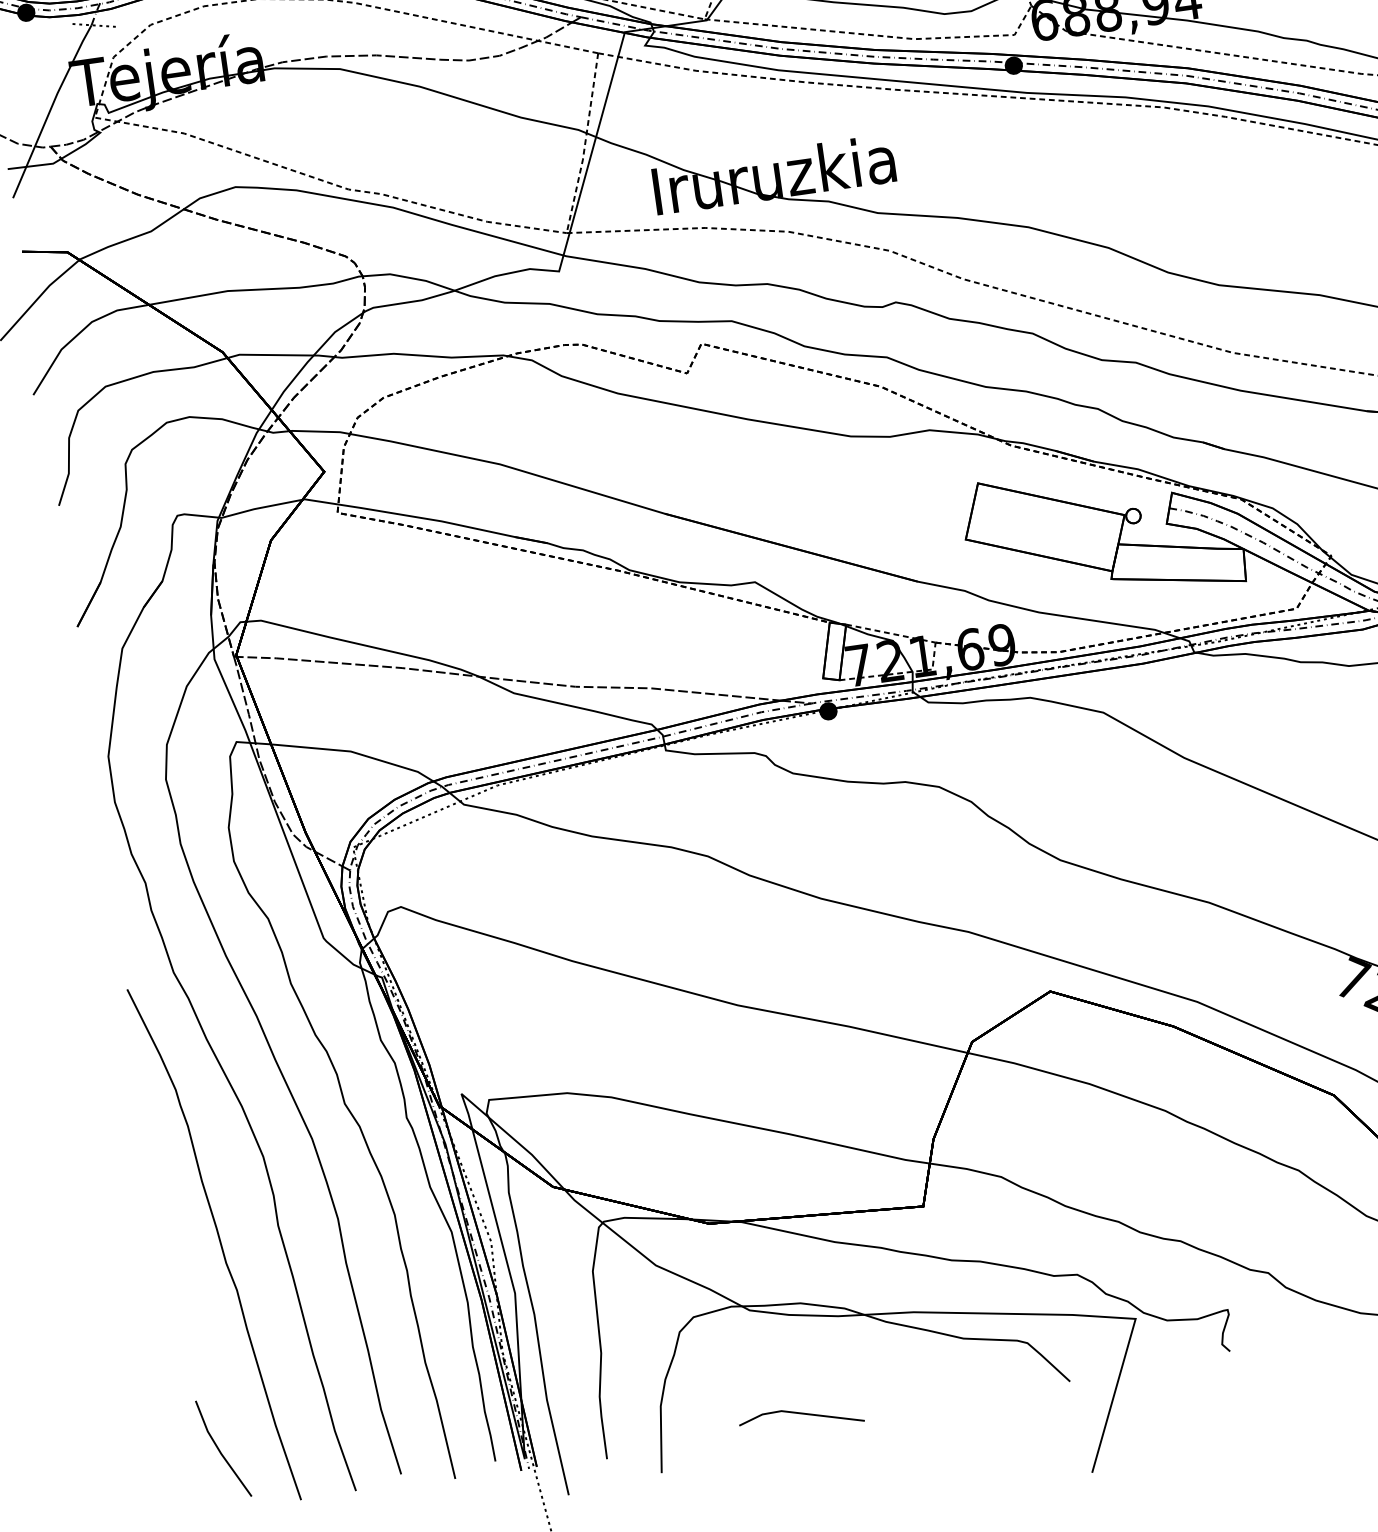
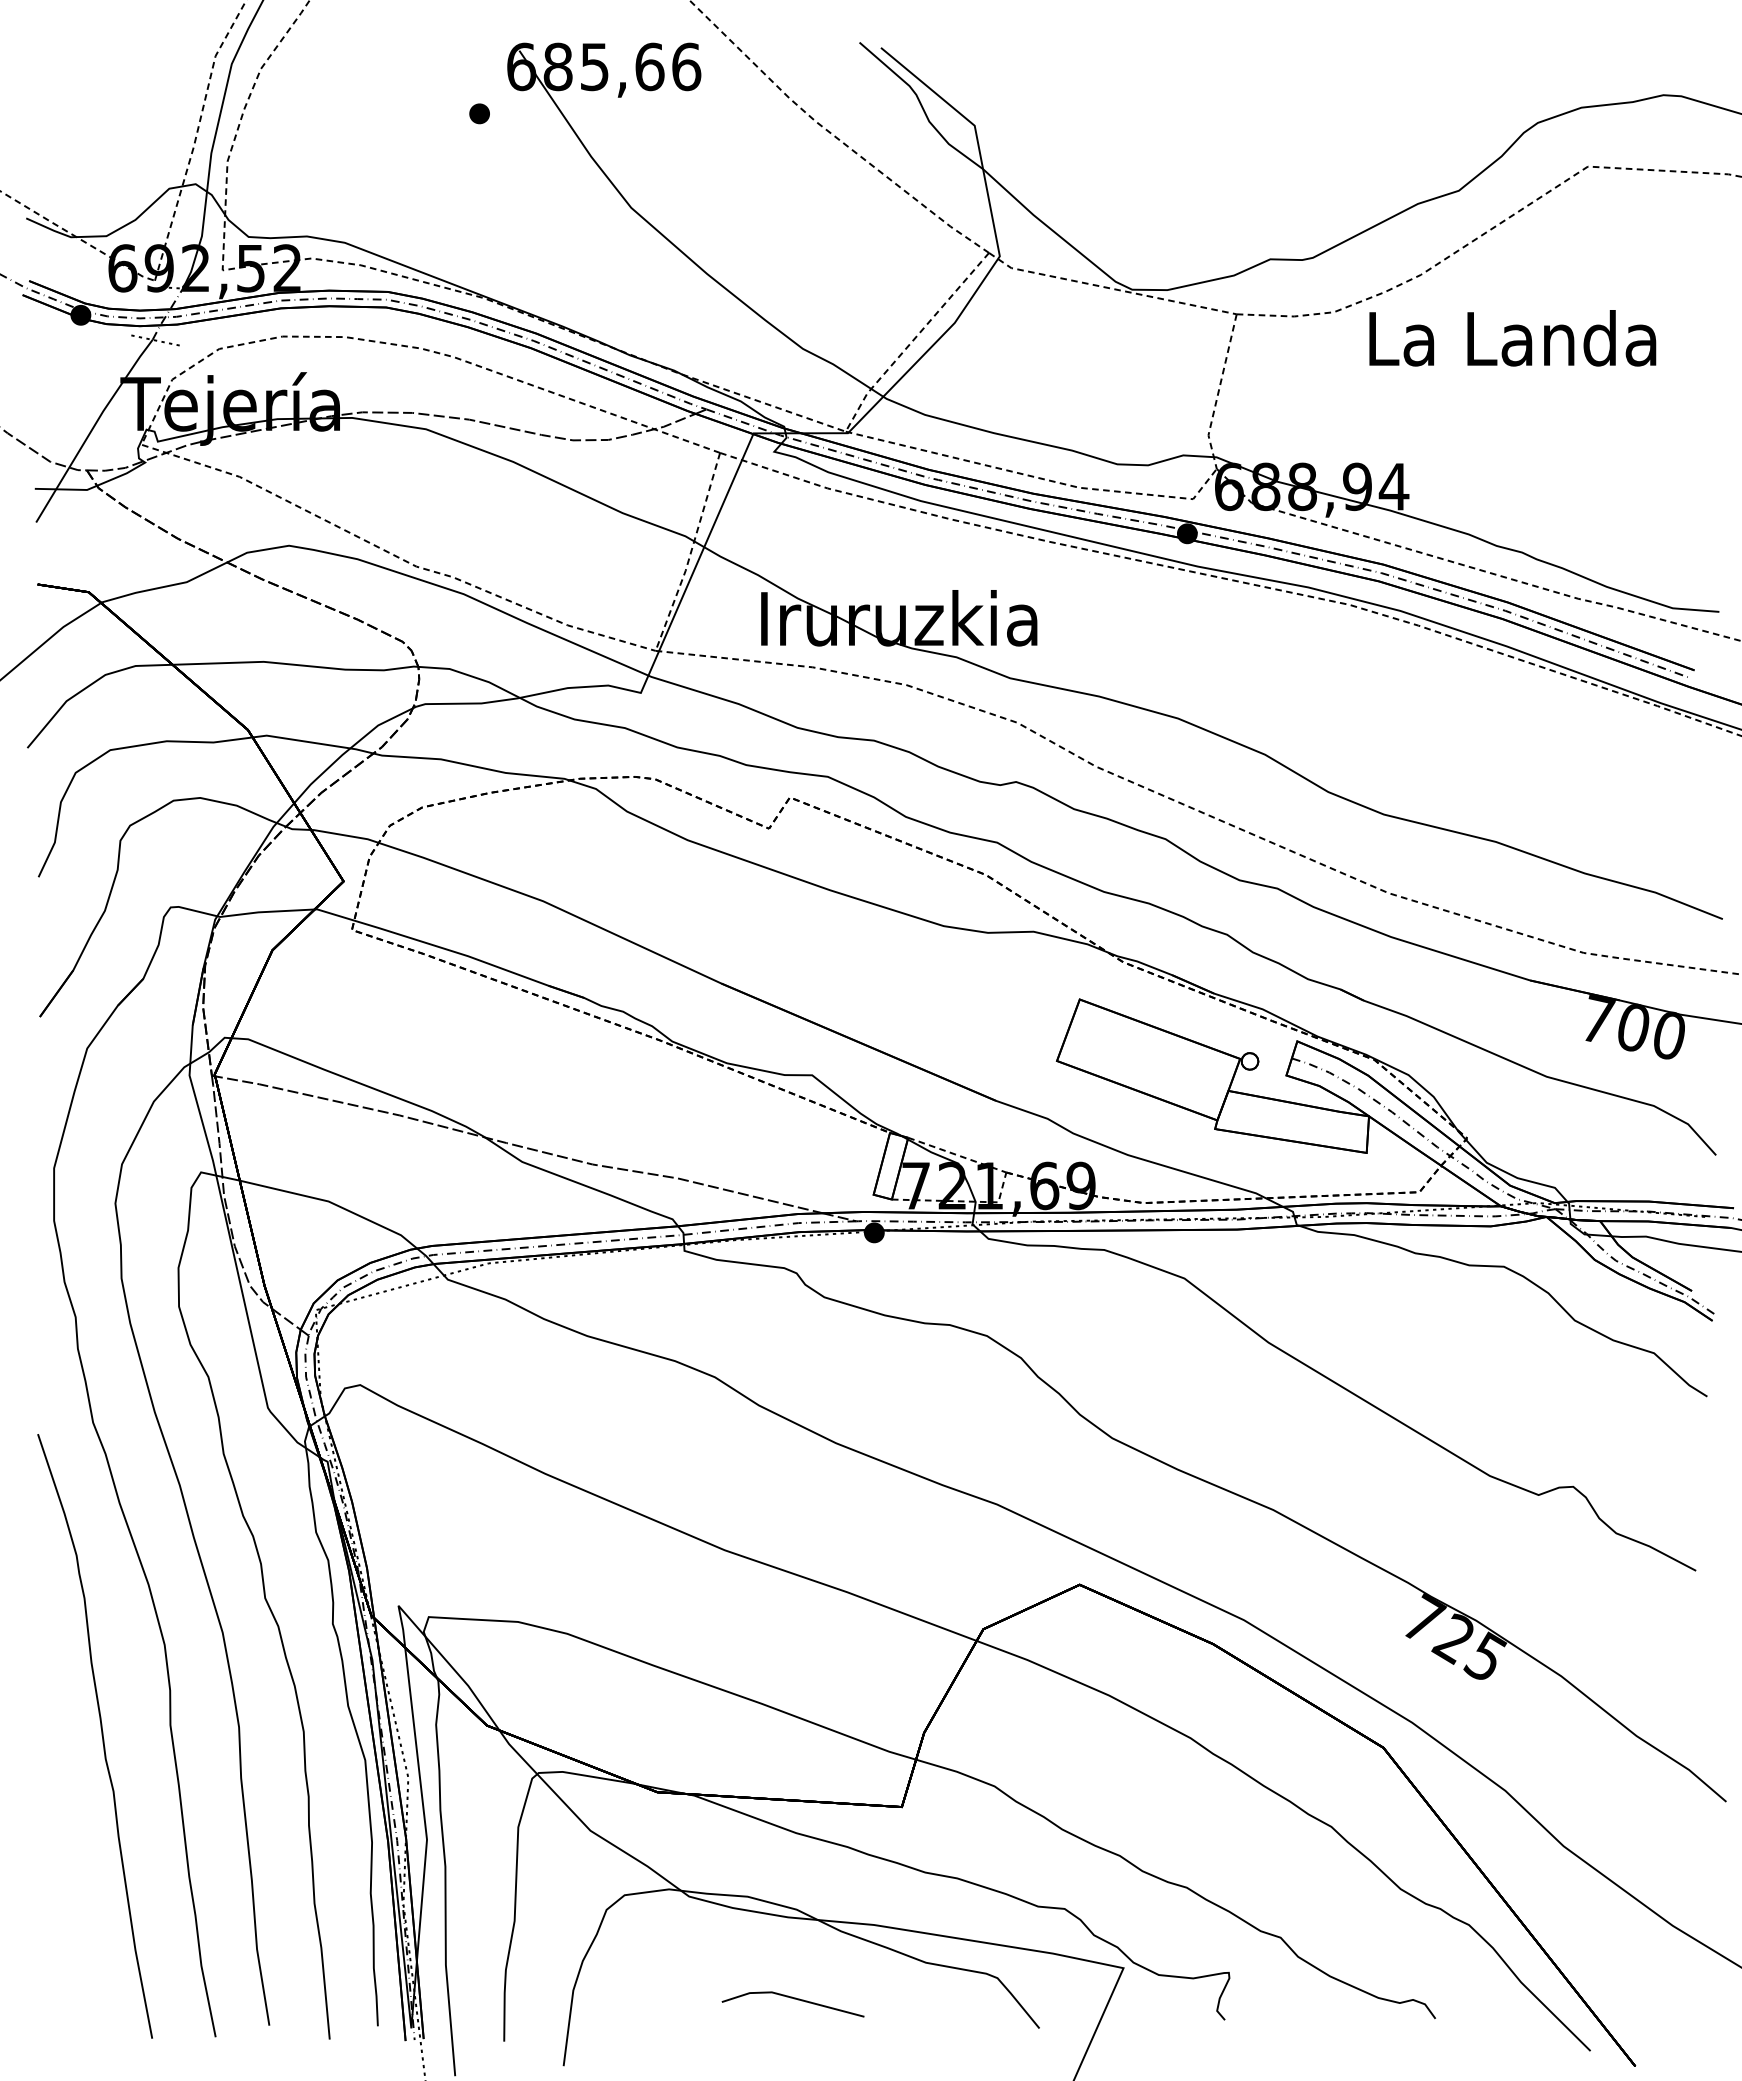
line: (802, 1414) -> (794, 1999), moved
line: (219, 1449) -> (68, 1968), removed

